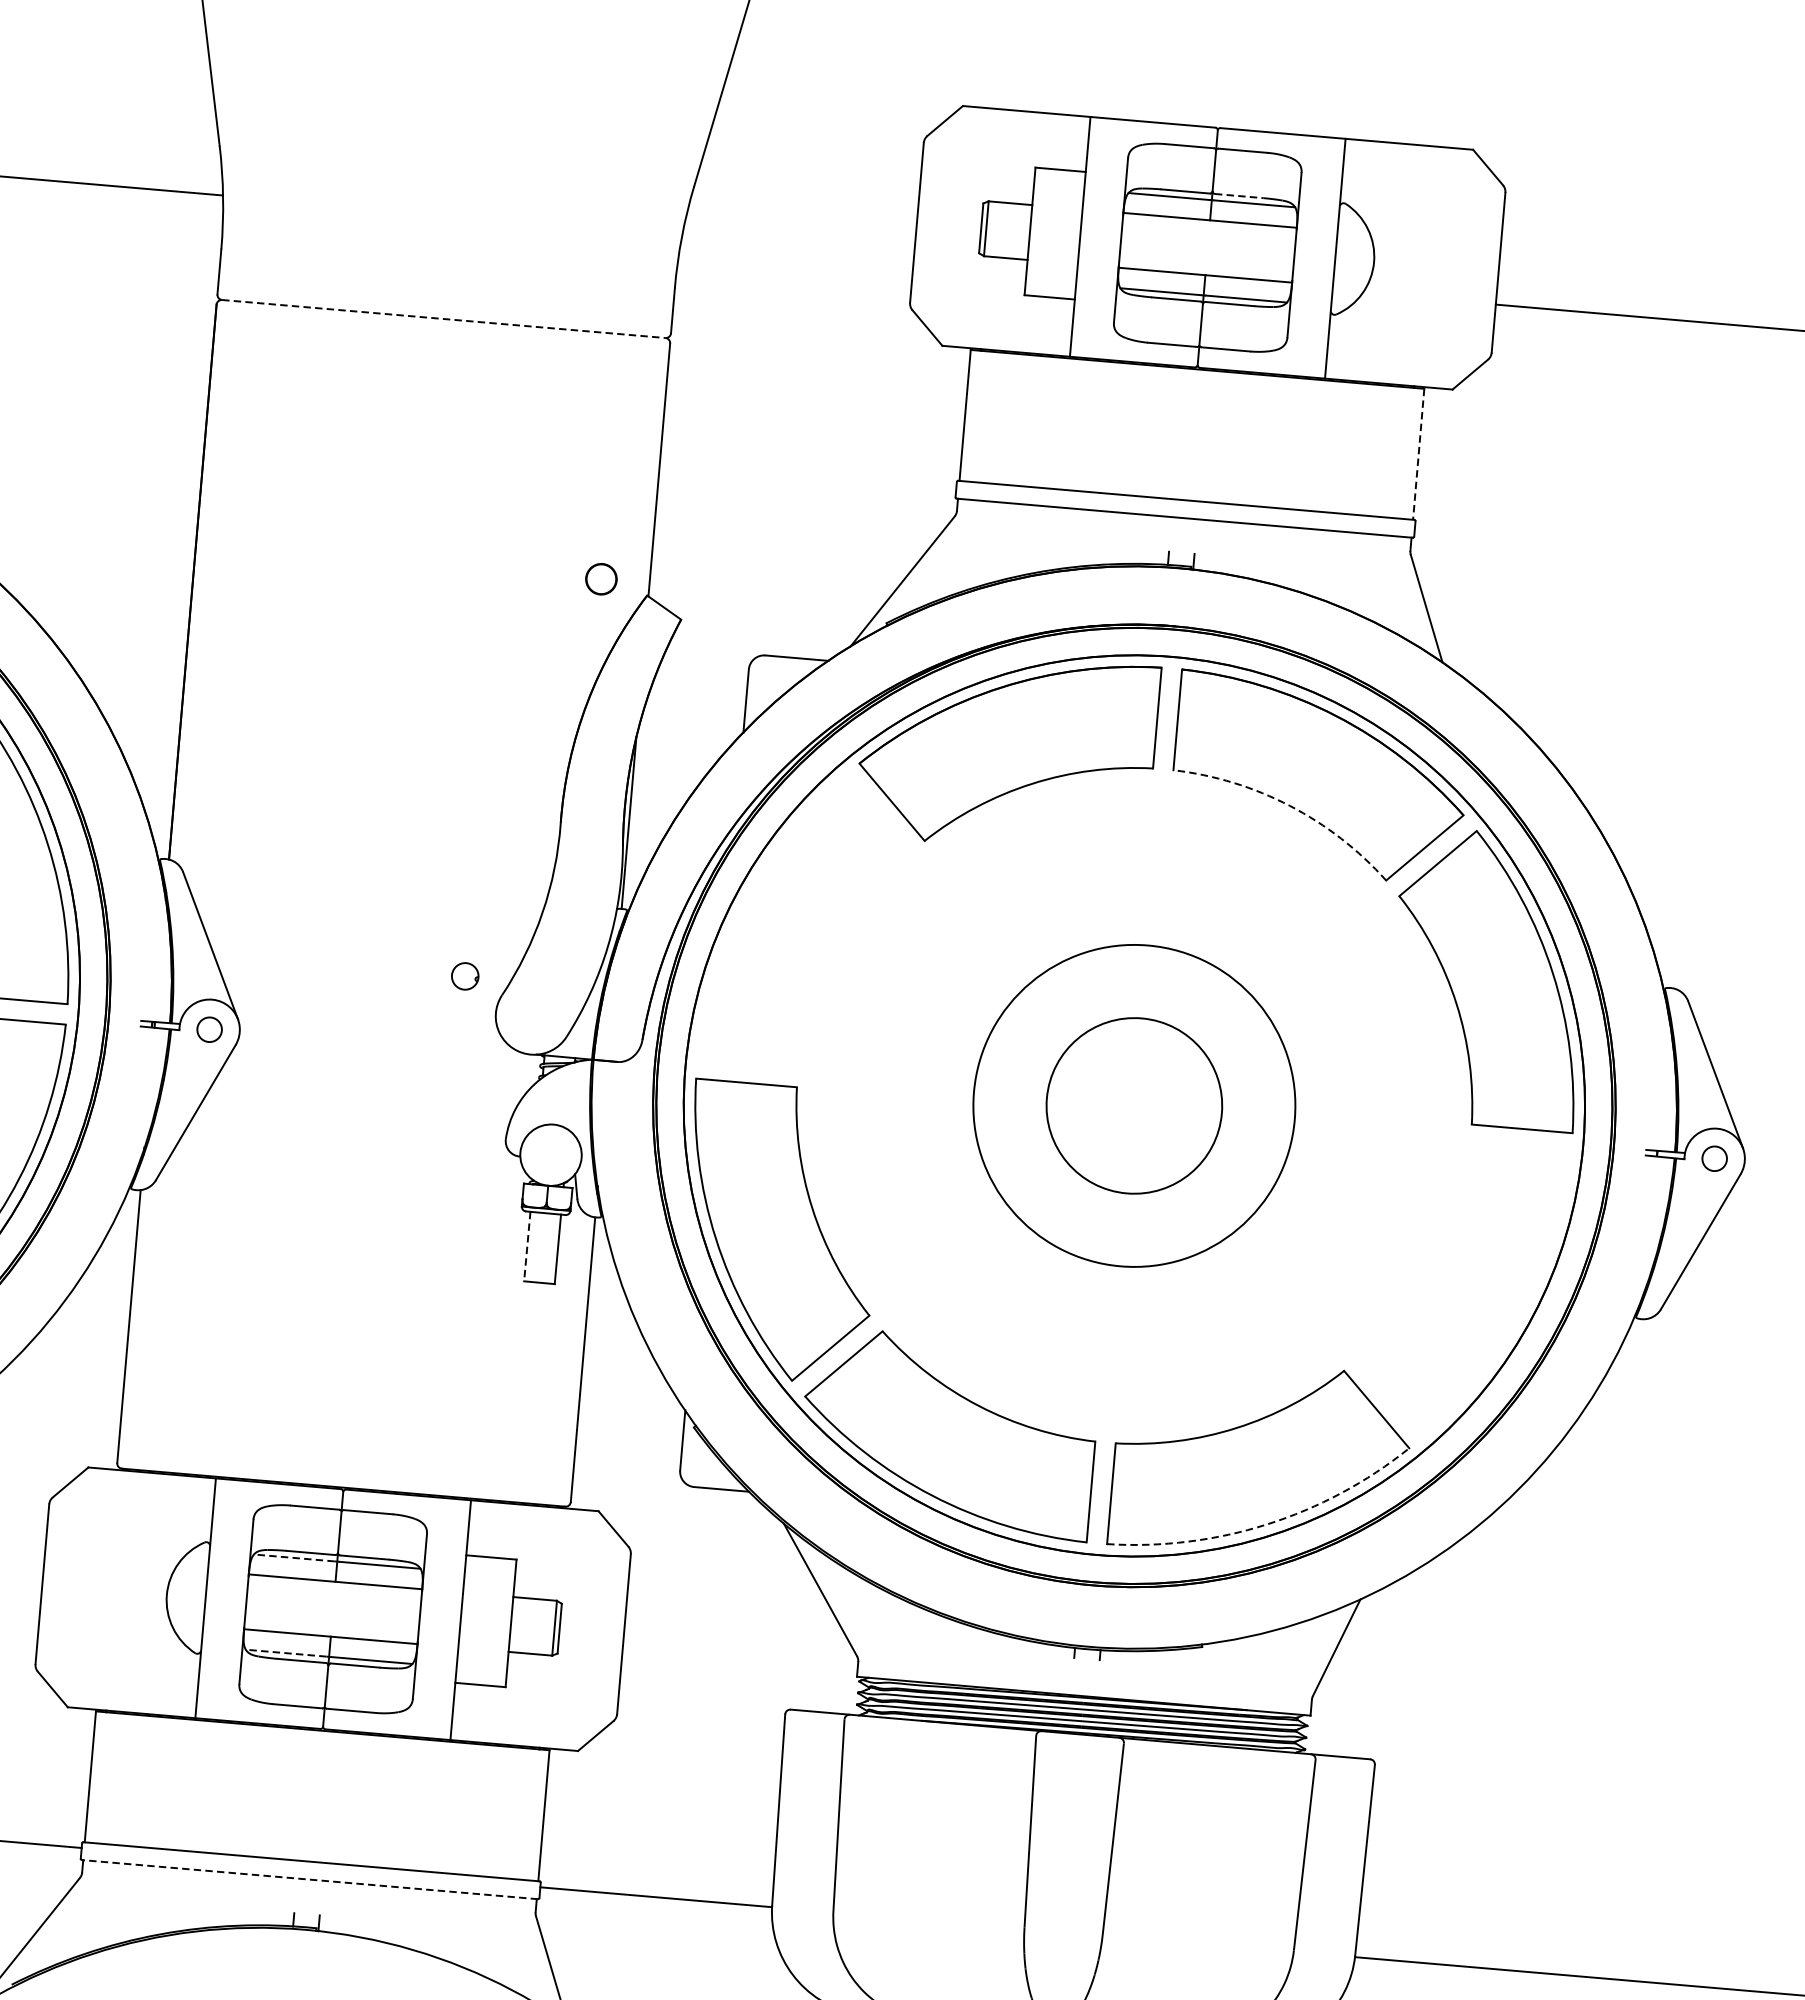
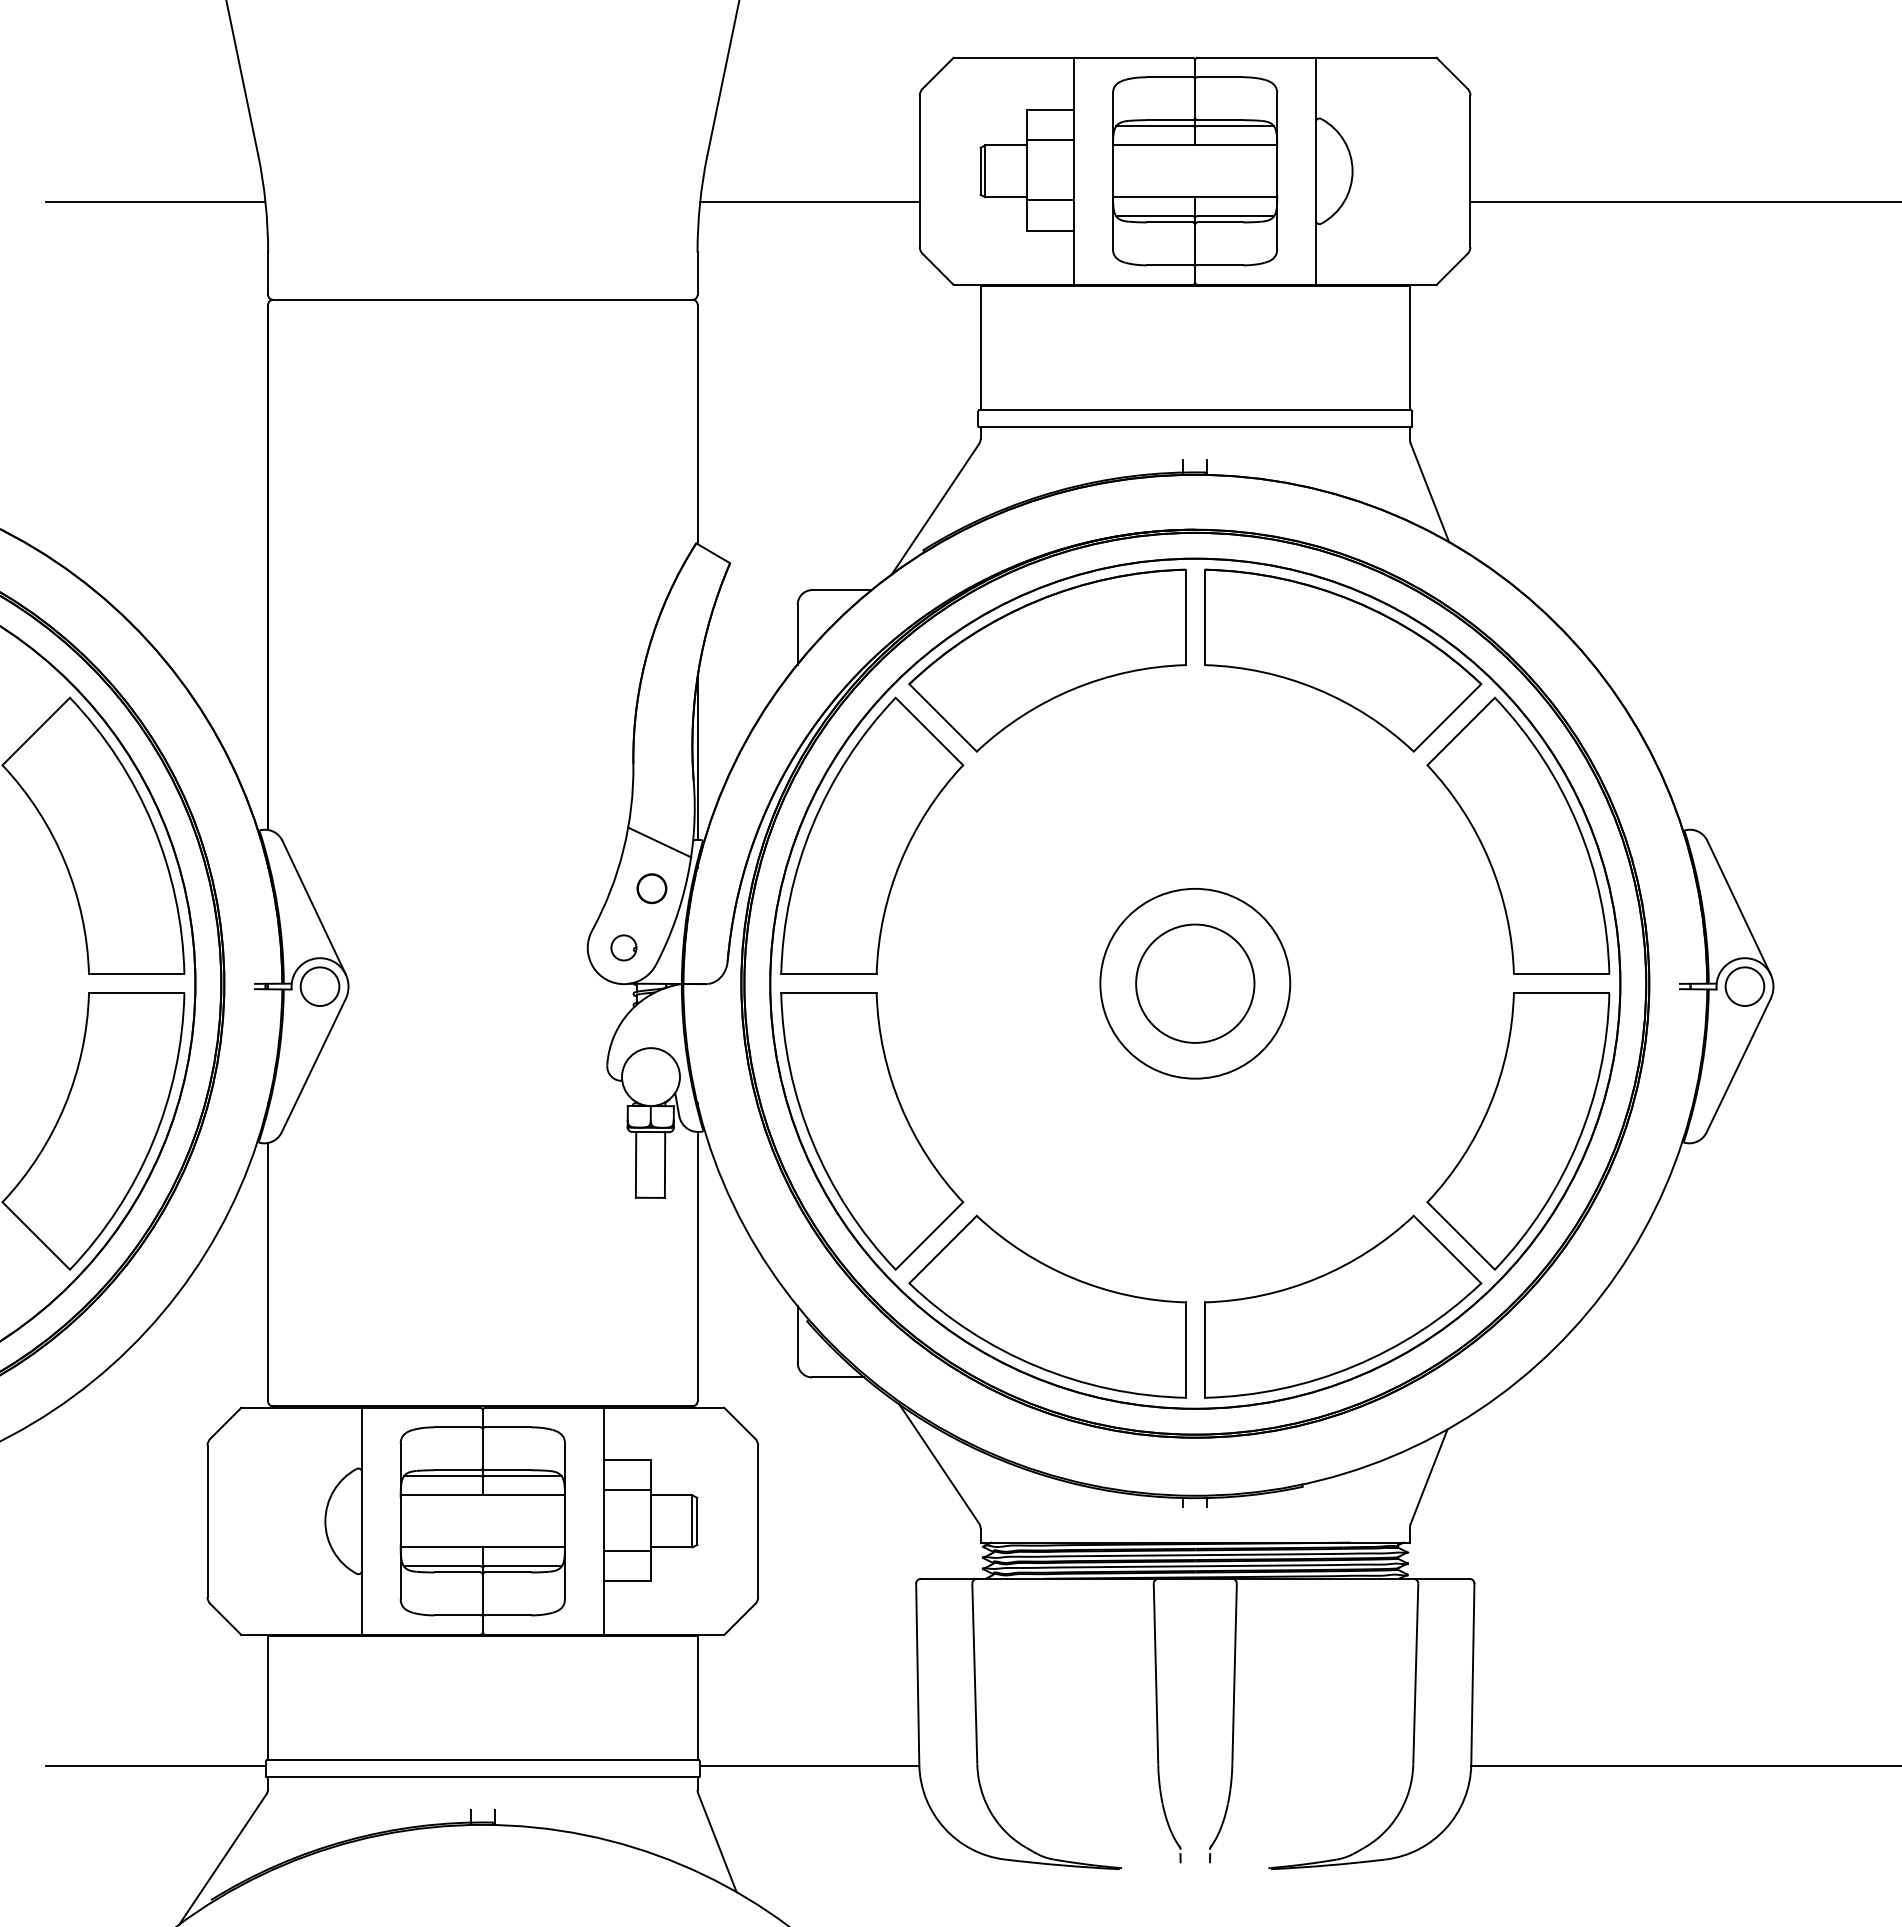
line: (1239, 196) -> (1220, 120), dashed -> solid
line: (1057, 202) -> (1050, 140), added
line: (797, 244) -> (809, 201), added
line: (1052, 265) -> (1050, 200), added
line: (443, 318) -> (482, 299), dashed -> solid
line: (1419, 454) -> (1410, 348), dashed -> solid
part: (600, 578) -> (651, 888), moved
arc: (1290, 806) -> (1317, 689), dashed -> solid
line: (581, 908) -> (659, 842), added
part: (806, 920) -> (872, 835), added
part: (464, 975) -> (623, 947), moved
circle: (209, 1029) -> (319, 986), size x1.67
circle: (1134, 1105) -> (1195, 983), size x0.62
circle: (1134, 1105) -> (1195, 983), size x0.71
circle: (1714, 1158) -> (1744, 986), size x1.67
line: (527, 1246) -> (636, 1164), dashed -> solid
part: (1462, 1291) -> (1518, 1131), added
arc: (1266, 1524) -> (1353, 1366), dashed -> solid
line: (293, 1558) -> (441, 1476), dashed -> solid
line: (488, 1589) -> (627, 1490), added
line: (285, 1653) -> (441, 1566), dashed -> solid
line: (483, 1653) -> (627, 1550), added
line: (309, 1879) -> (482, 1777), dashed -> solid

